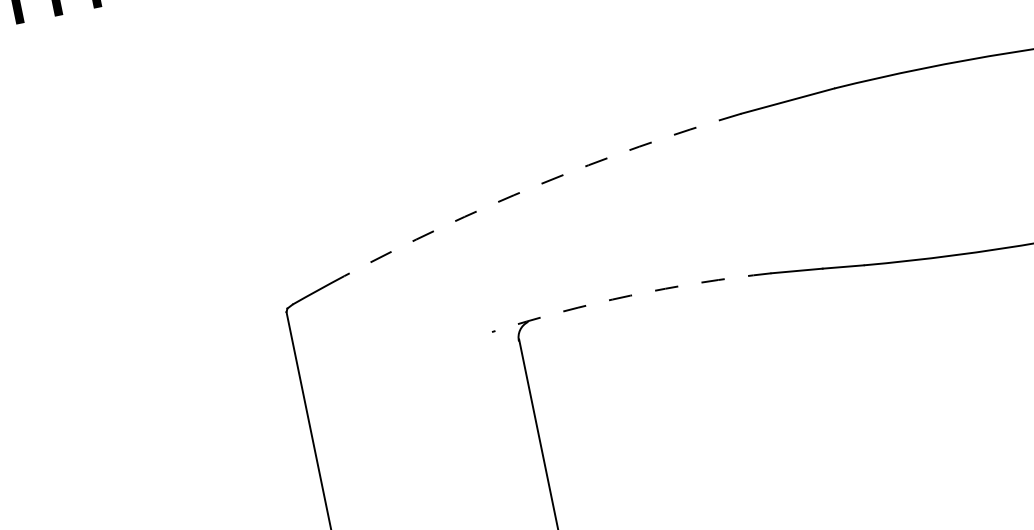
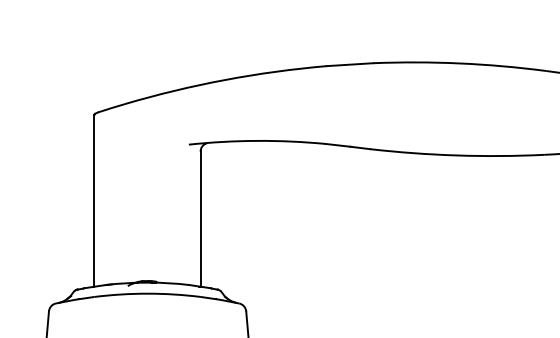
arc: (539, 185) -> (225, 80), dashed -> solid
arc: (630, 294) -> (257, 140), dashed -> solid

